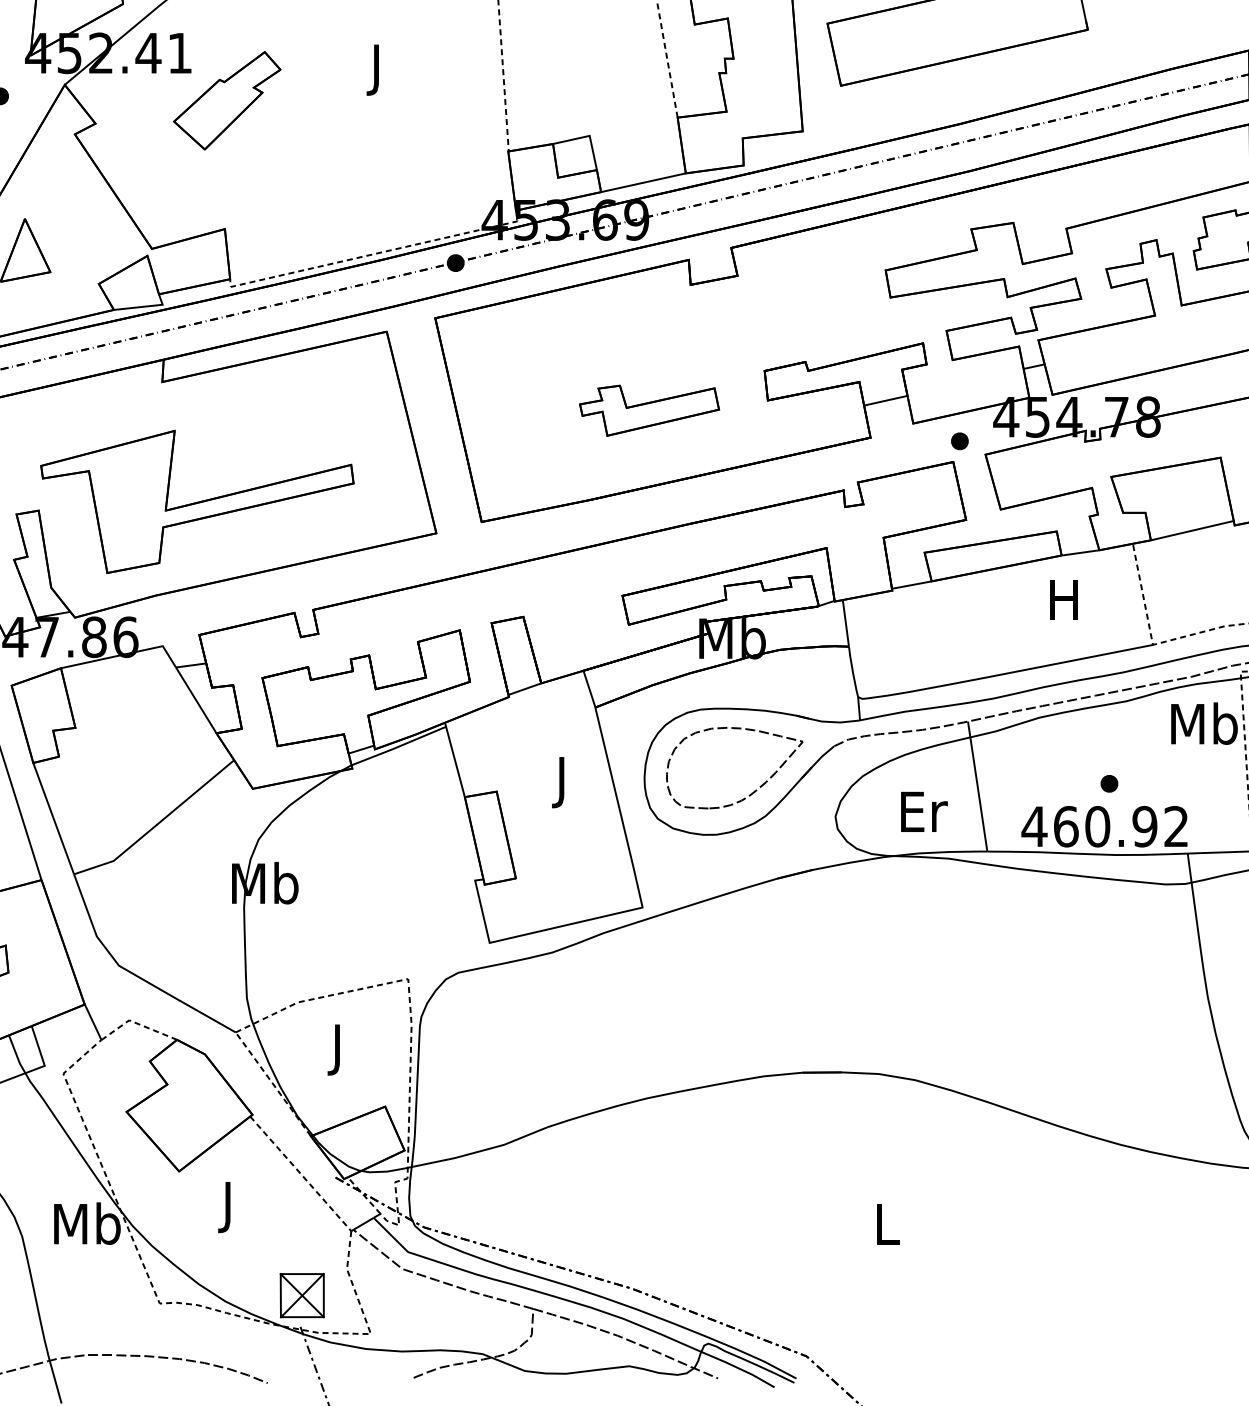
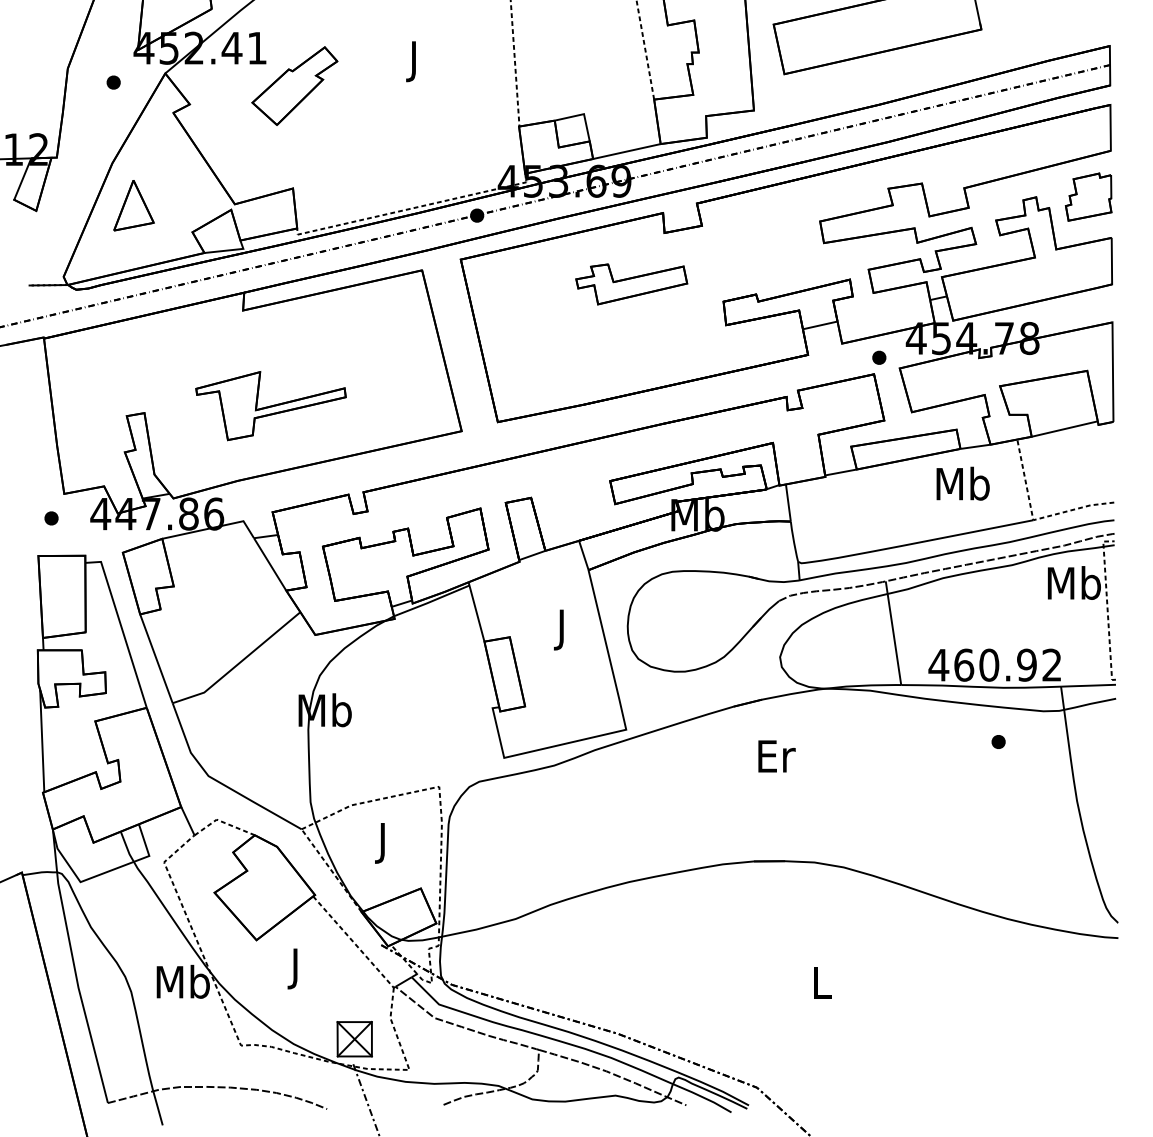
part: (649, 410) -> (631, 284), moved
part: (196, 501) -> (270, 405), size x0.6
text: (1064, 598) -> (962, 483), H -> Mb
part: (1109, 783) -> (998, 741), moved
part: (752, 791) -> (713, 637), removed
text: (923, 812) -> (776, 756), moved

